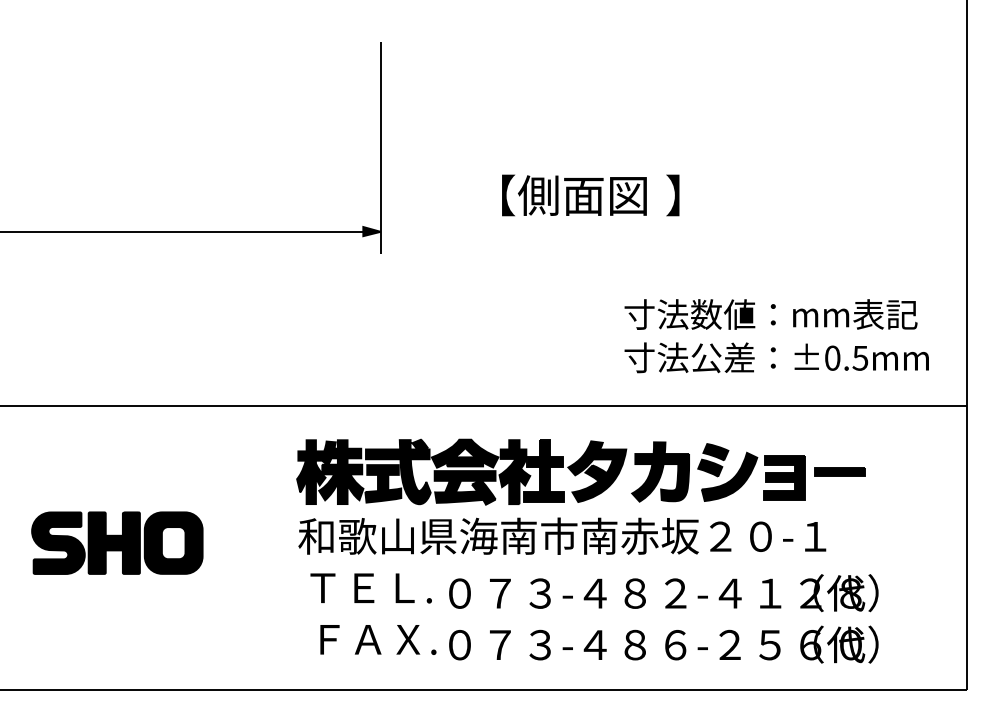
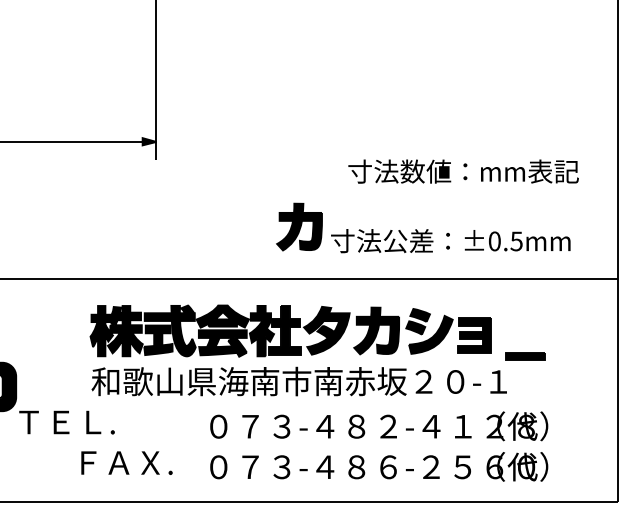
part: (590, 195) -> (321, 113), removed
text: (770, 314) -> (463, 171), moved
part: (562, 339) -> (299, 226), added
text: (776, 357) -> (450, 240), moved
part: (839, 471) -> (525, 355), moved
text: (370, 588) -> (66, 422), moved
text: (378, 639) -> (127, 462), moved

